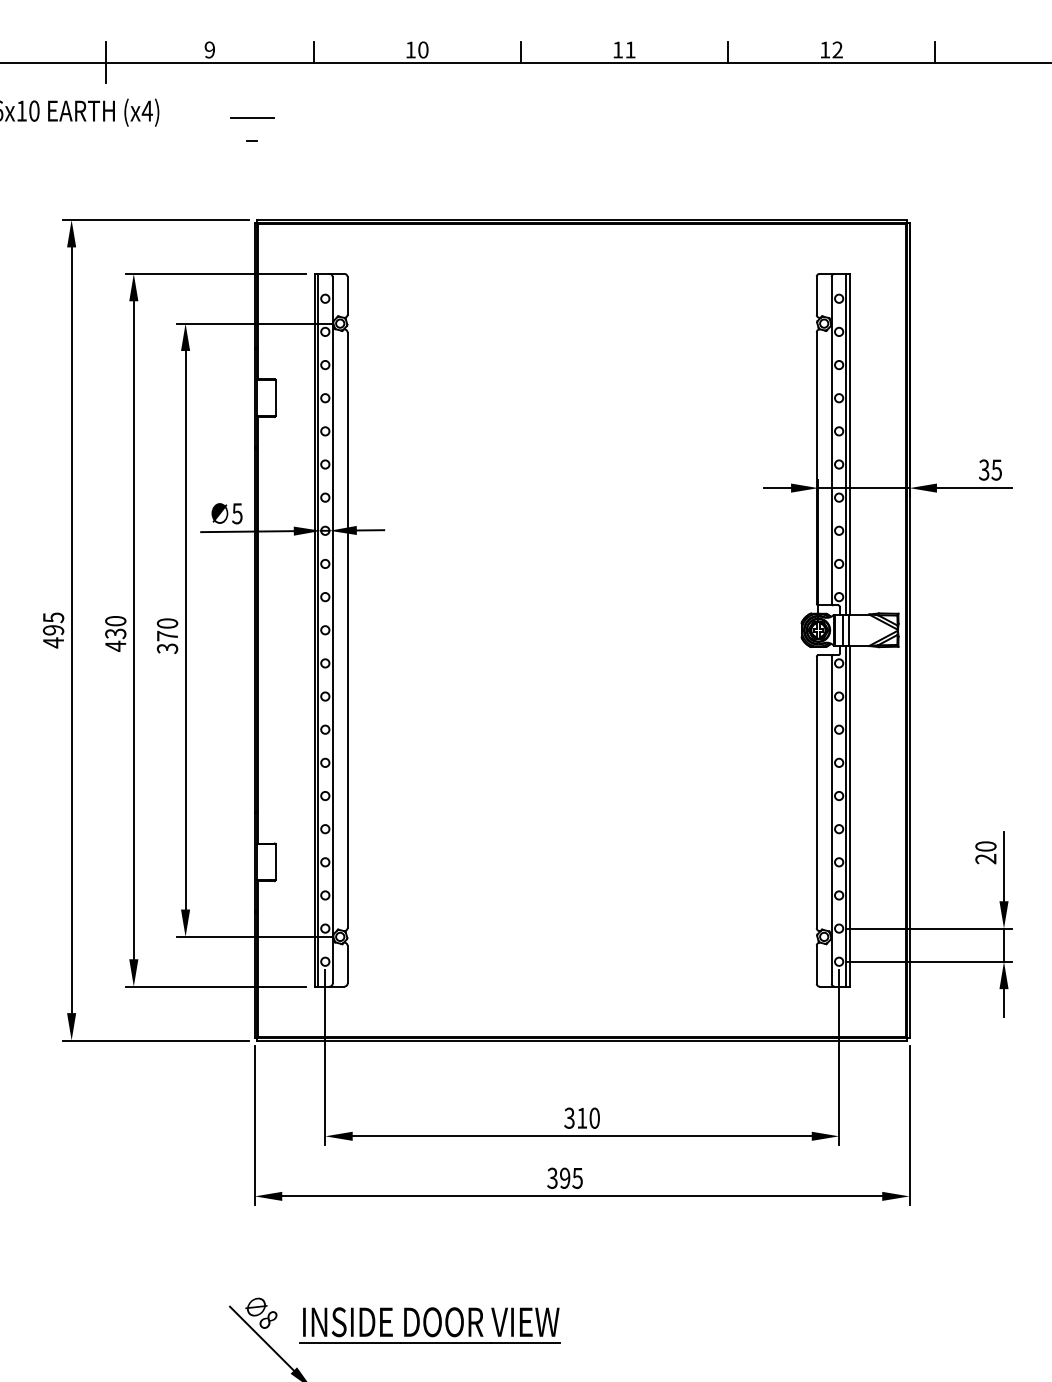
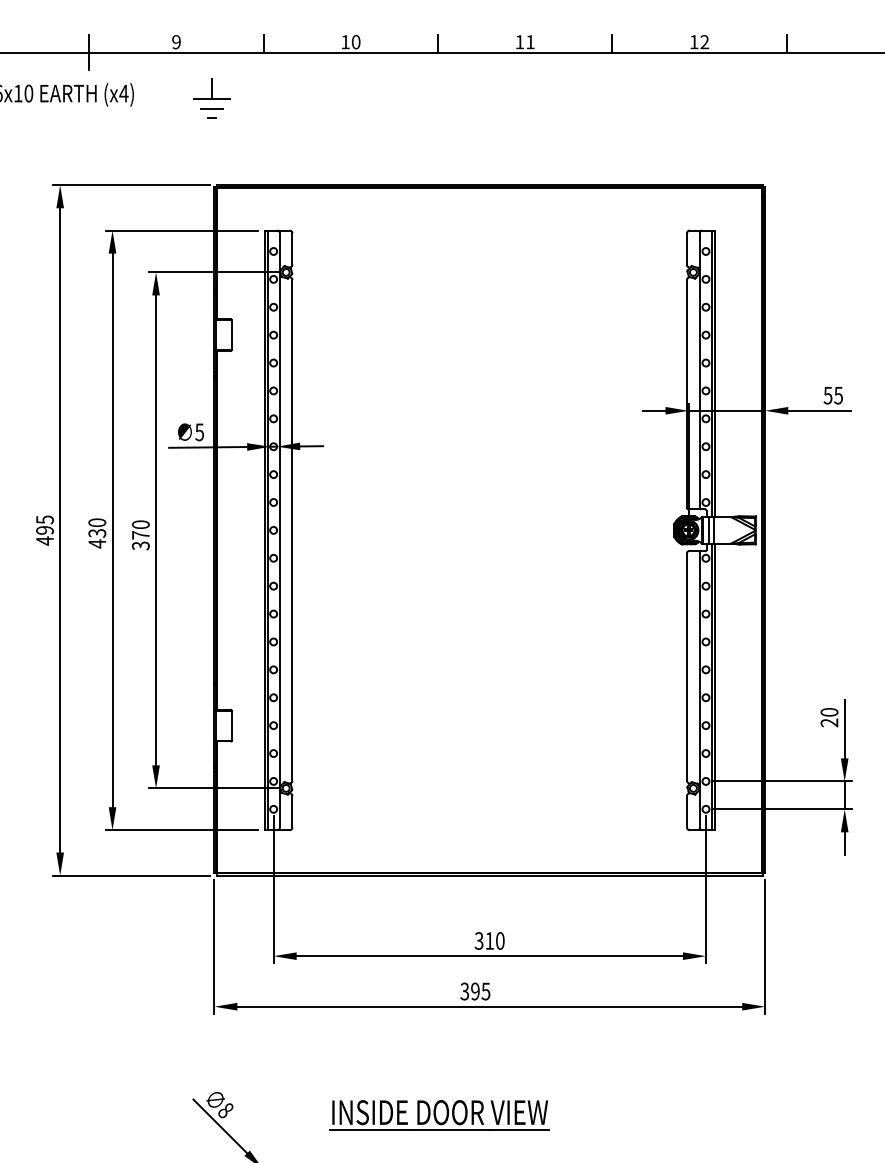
line: (252, 105) -> (212, 88), added
line: (252, 129) -> (212, 109), added
text: (984, 469) -> (828, 395), 35 -> 55
part: (429, 1325) -> (438, 1115), moved

